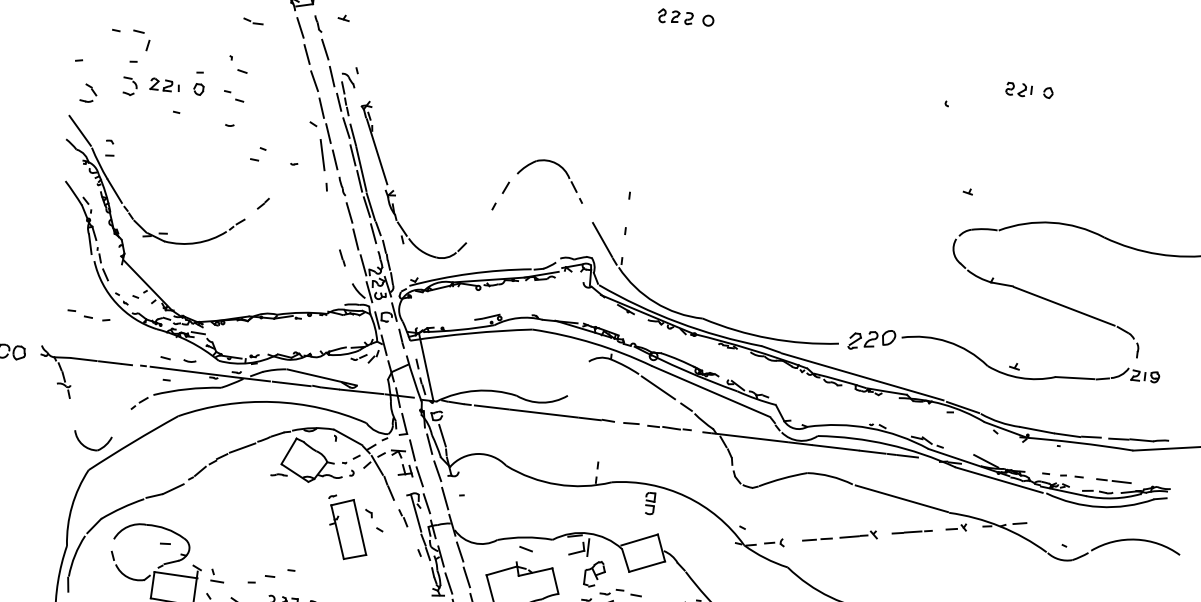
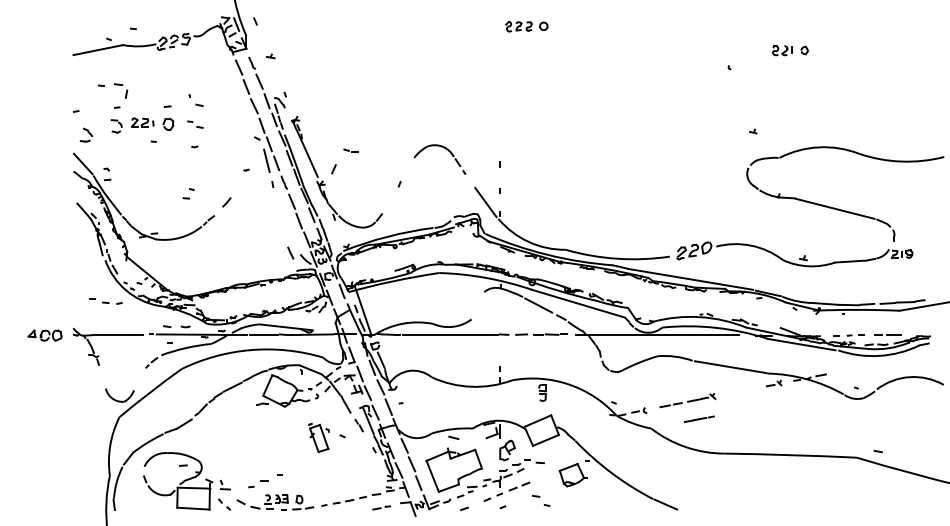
part: (252, 20) -> (350, 150), moved
part: (199, 82) -> (168, 117), size x1.4
part: (258, 153) -> (188, 193), moved
line: (505, 188) -> (333, 169), moved
line: (342, 257) -> (290, 252), moved
part: (347, 527) -> (318, 437), size x0.6
line: (911, 531) -> (698, 418), moved

